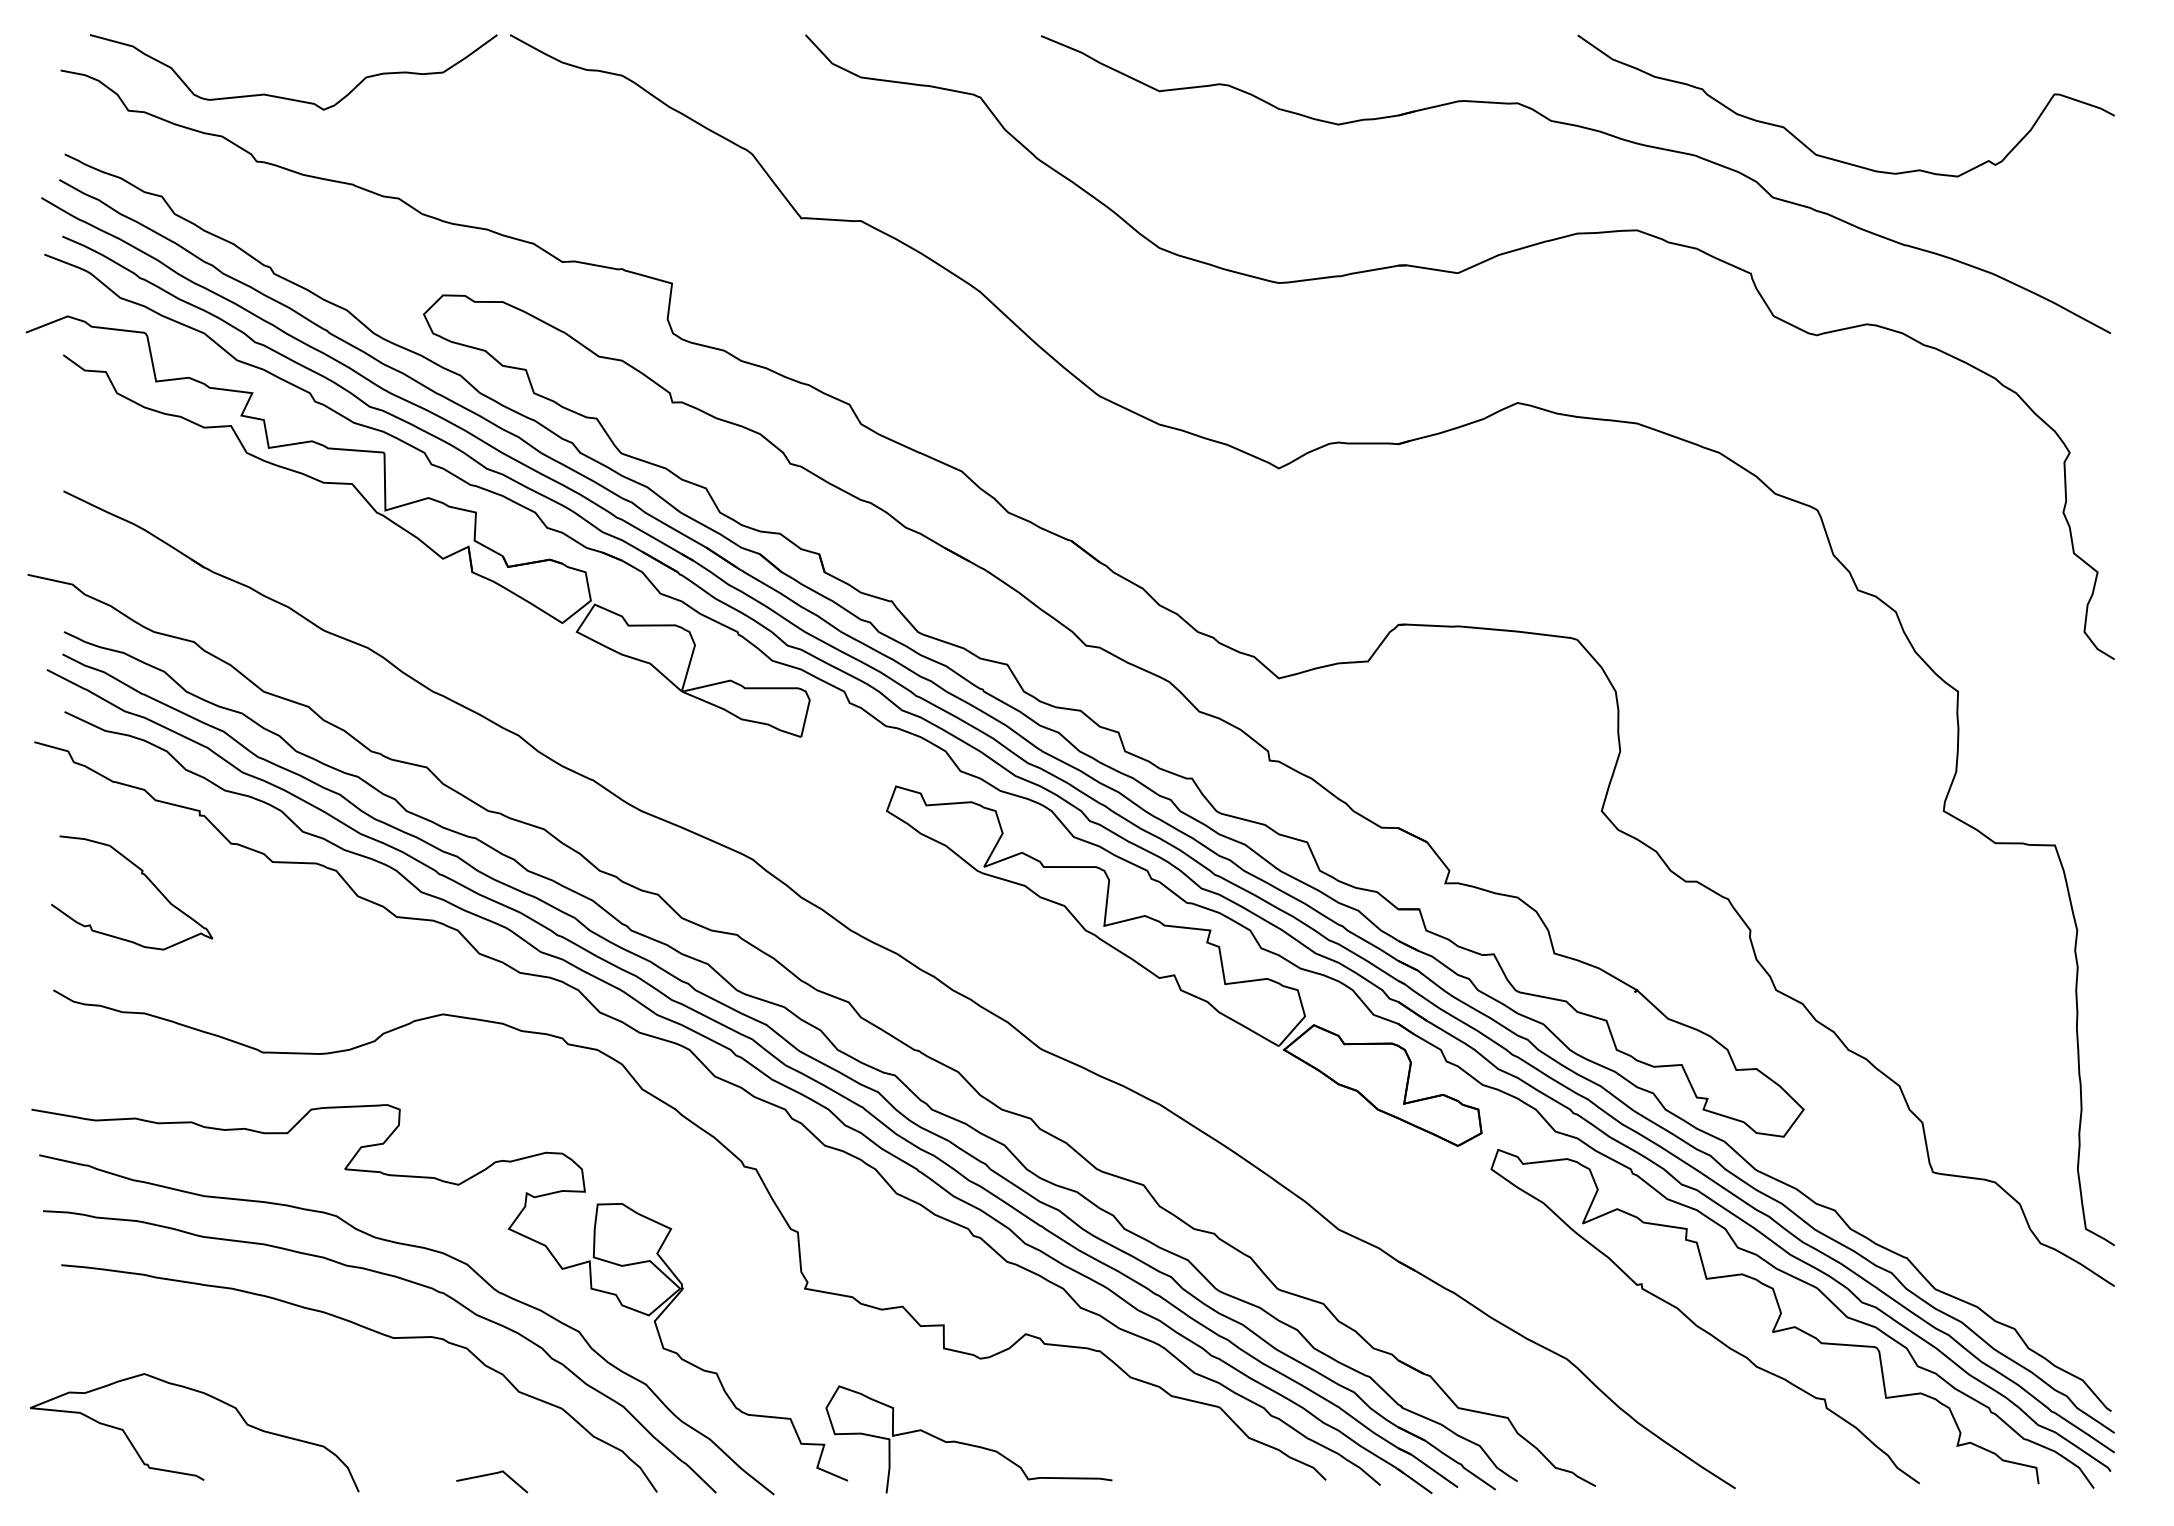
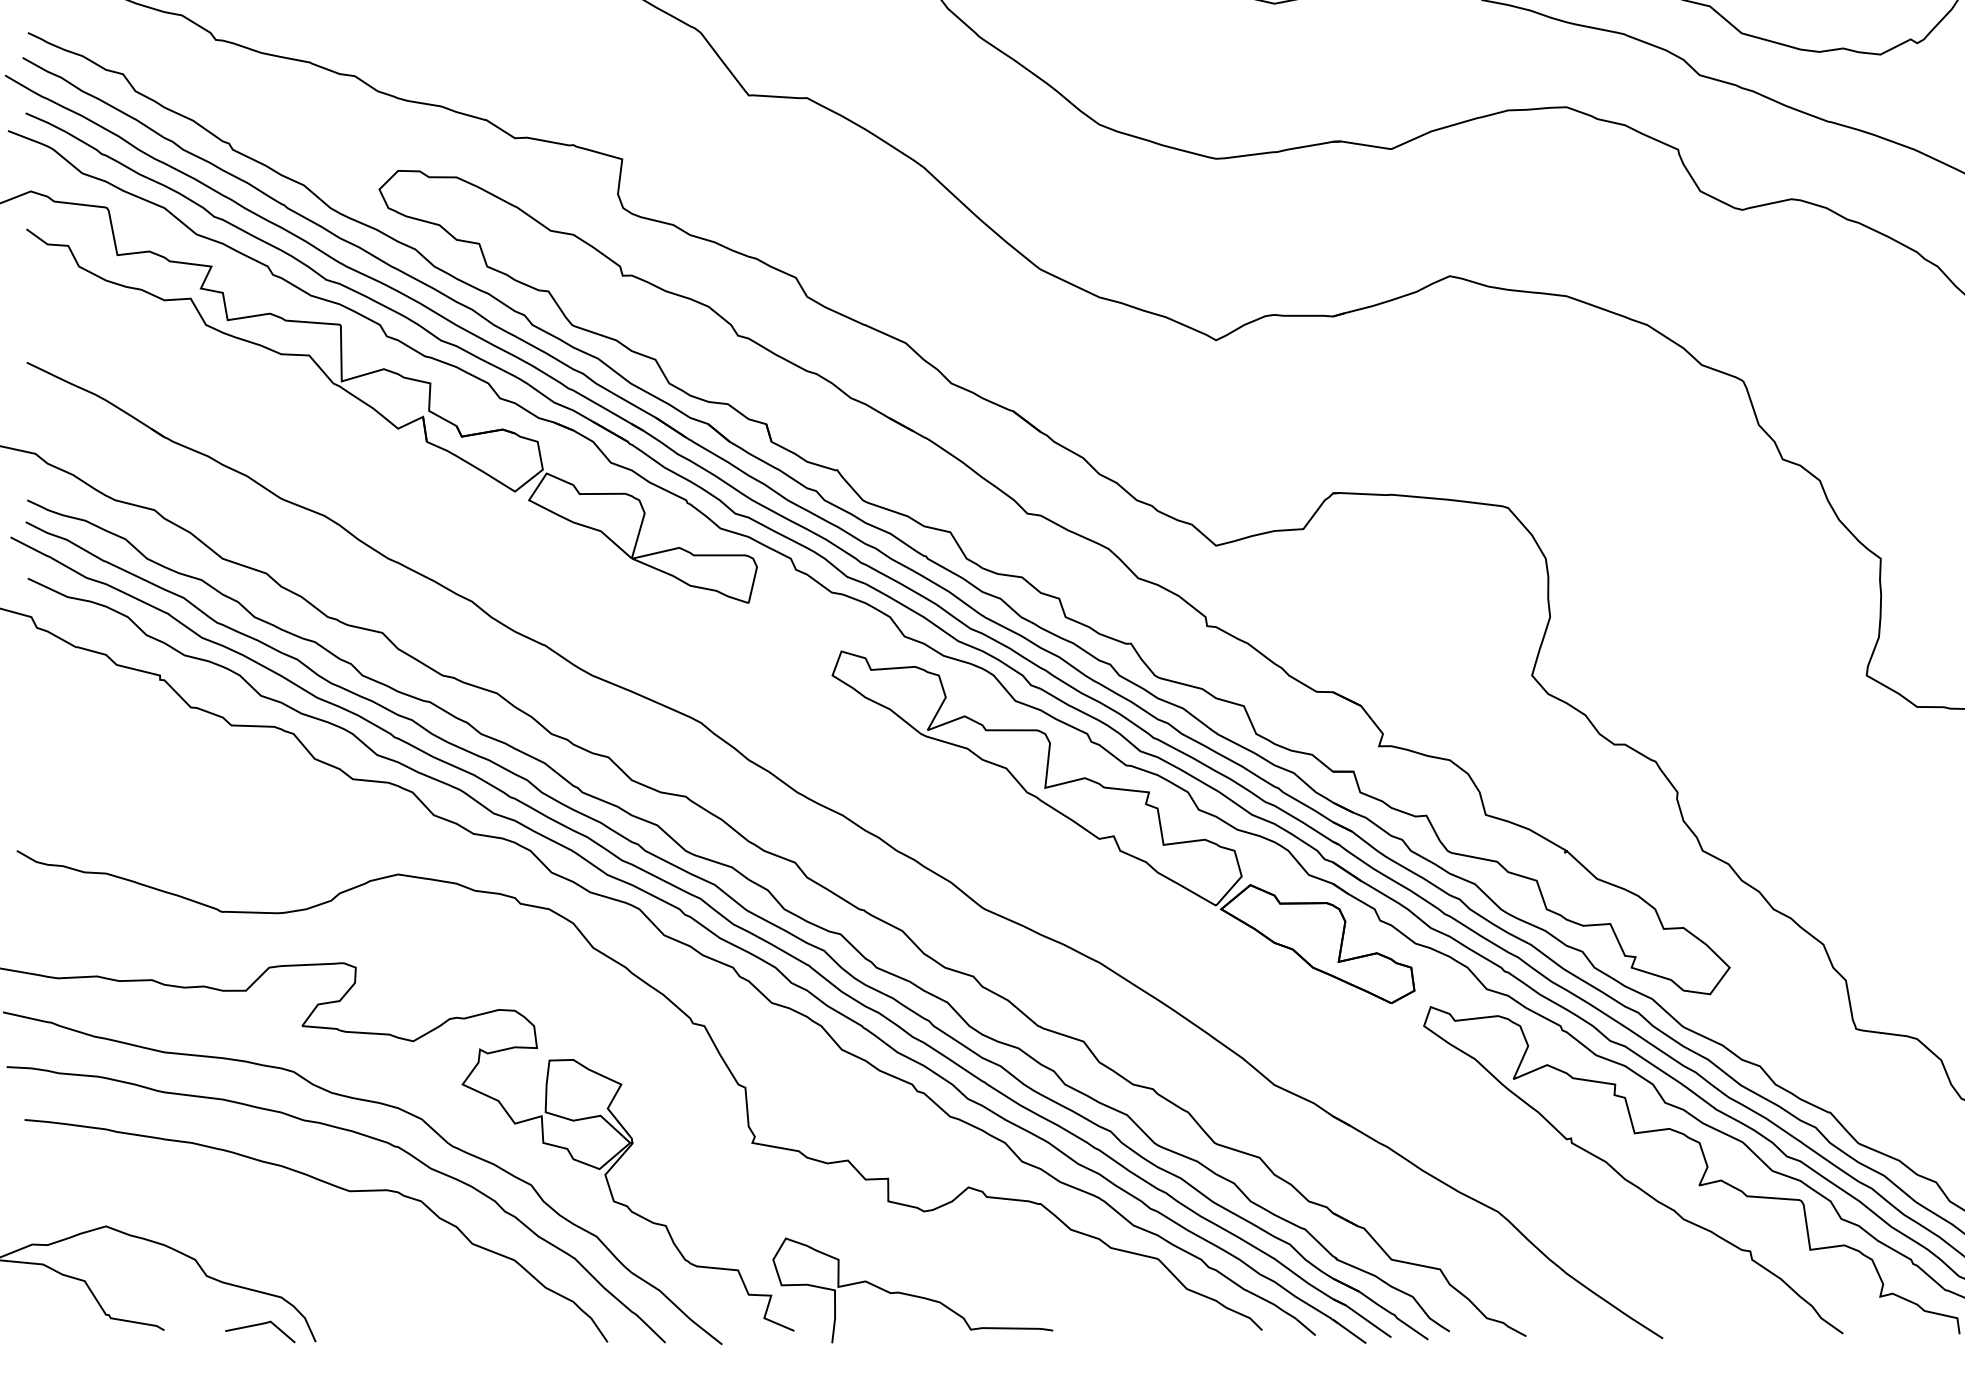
curve: (146, 878) -> (107, 741), removed
line: (490, 1475) -> (258, 1325), moved

